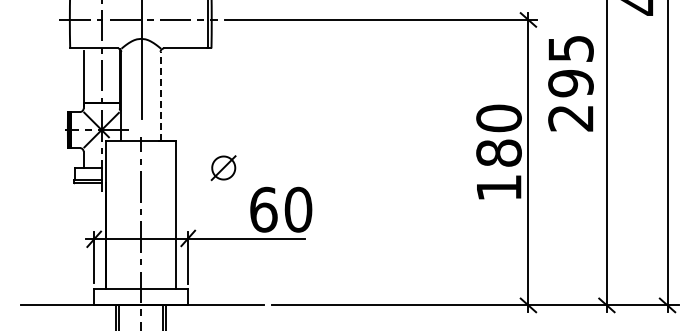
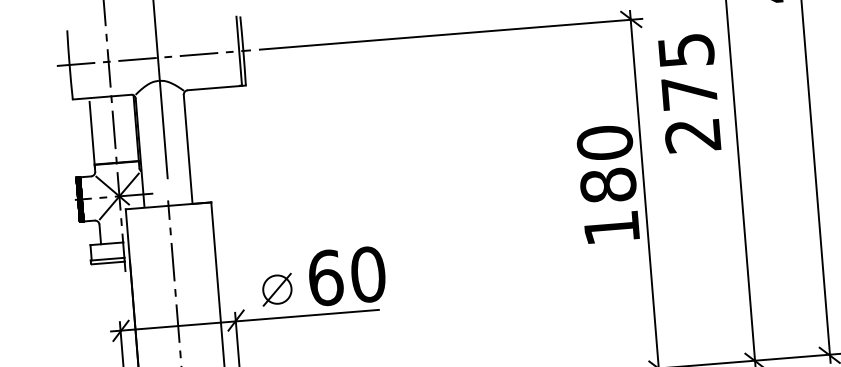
text: (570, 83) -> (689, 93), 295 -> 275
line: (160, 96) -> (188, 149), dashed -> solid
part: (223, 168) -> (277, 290), moved

